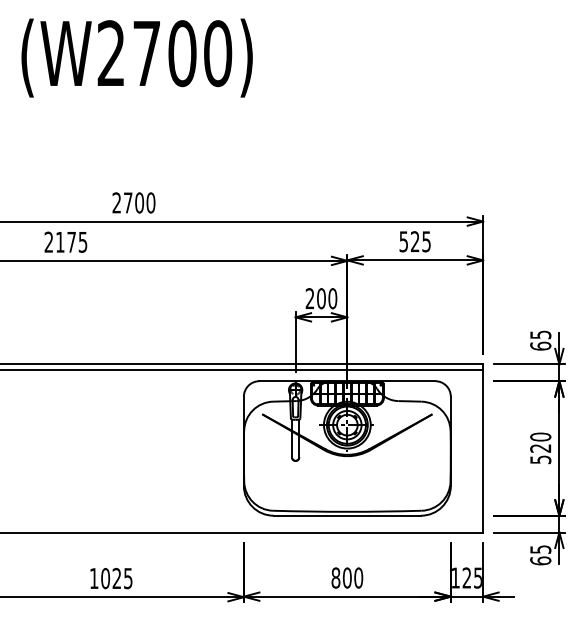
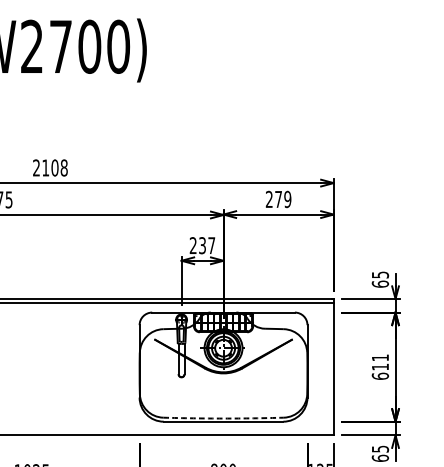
text: (139, 202) -> (54, 167), 2700 -> 2108
text: (414, 241) -> (278, 199), 525 -> 279
text: (327, 298) -> (207, 245), 200 -> 237
text: (540, 448) -> (380, 367), 520 -> 611
arc: (347, 511) -> (223, 418), solid -> dashed

